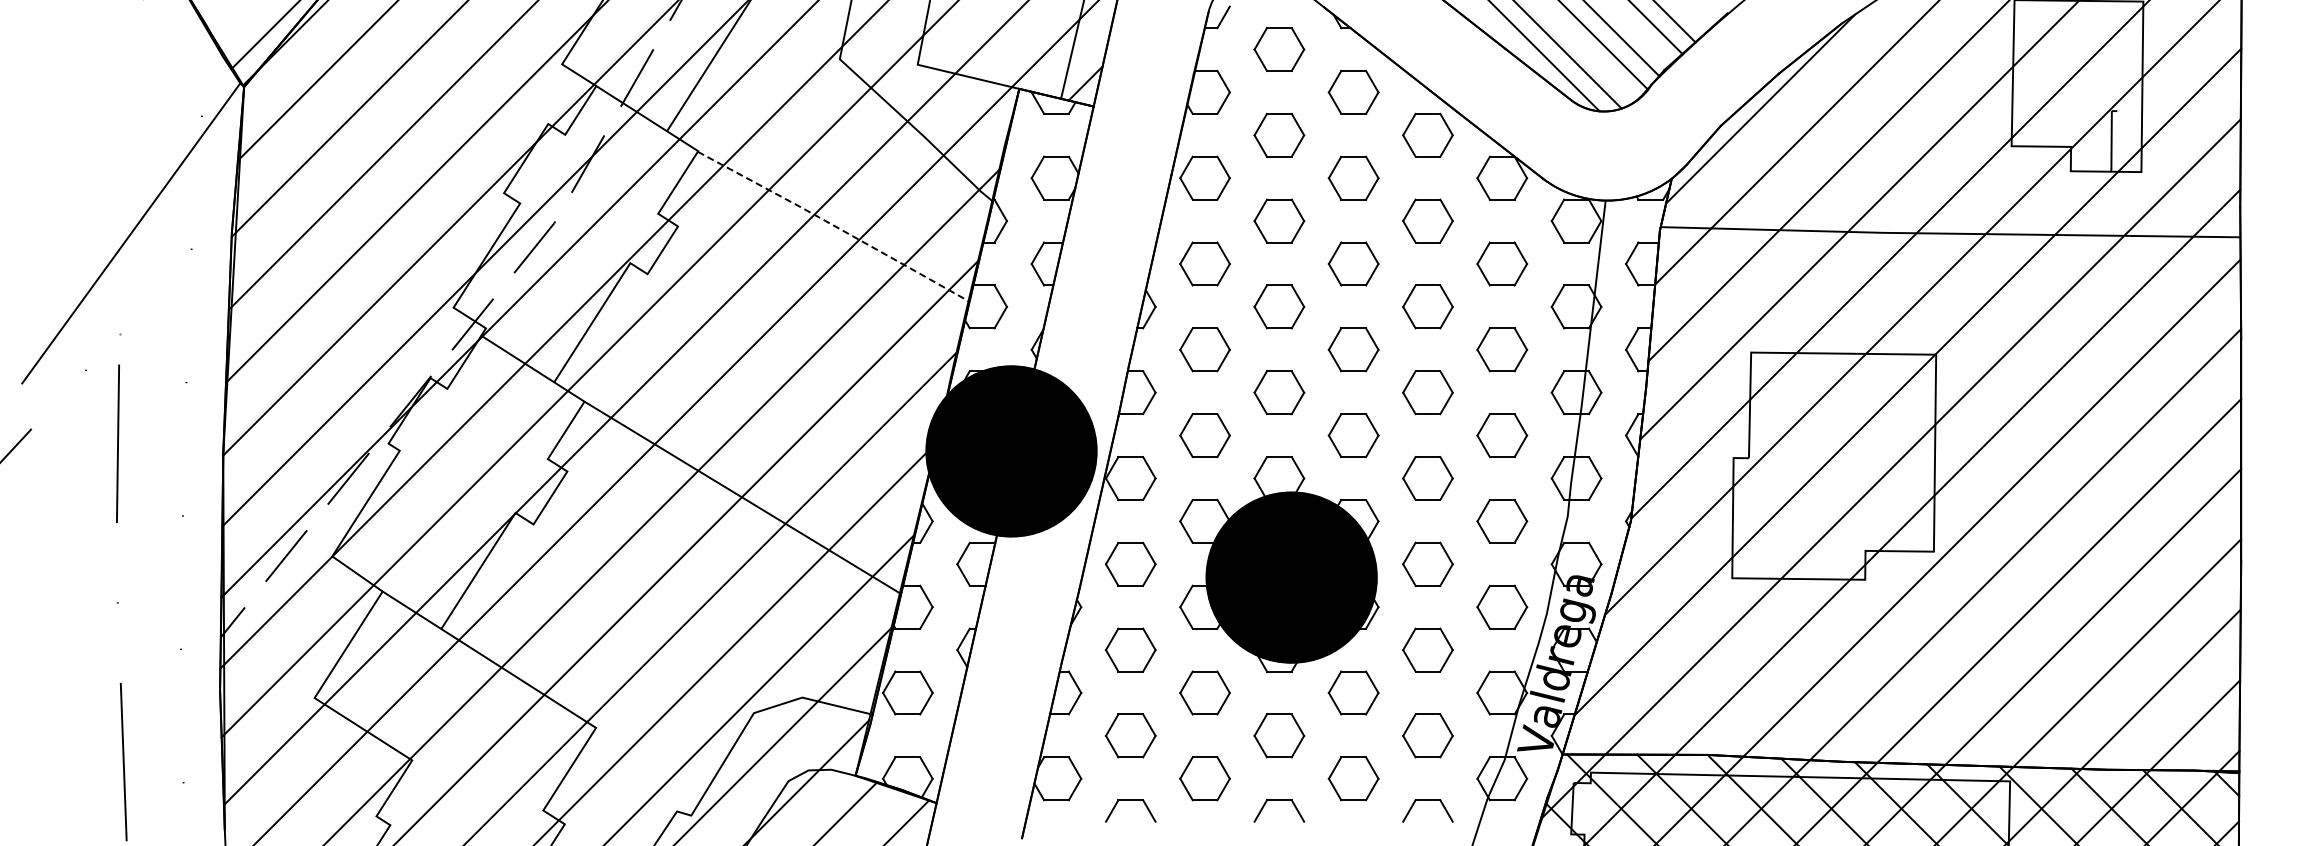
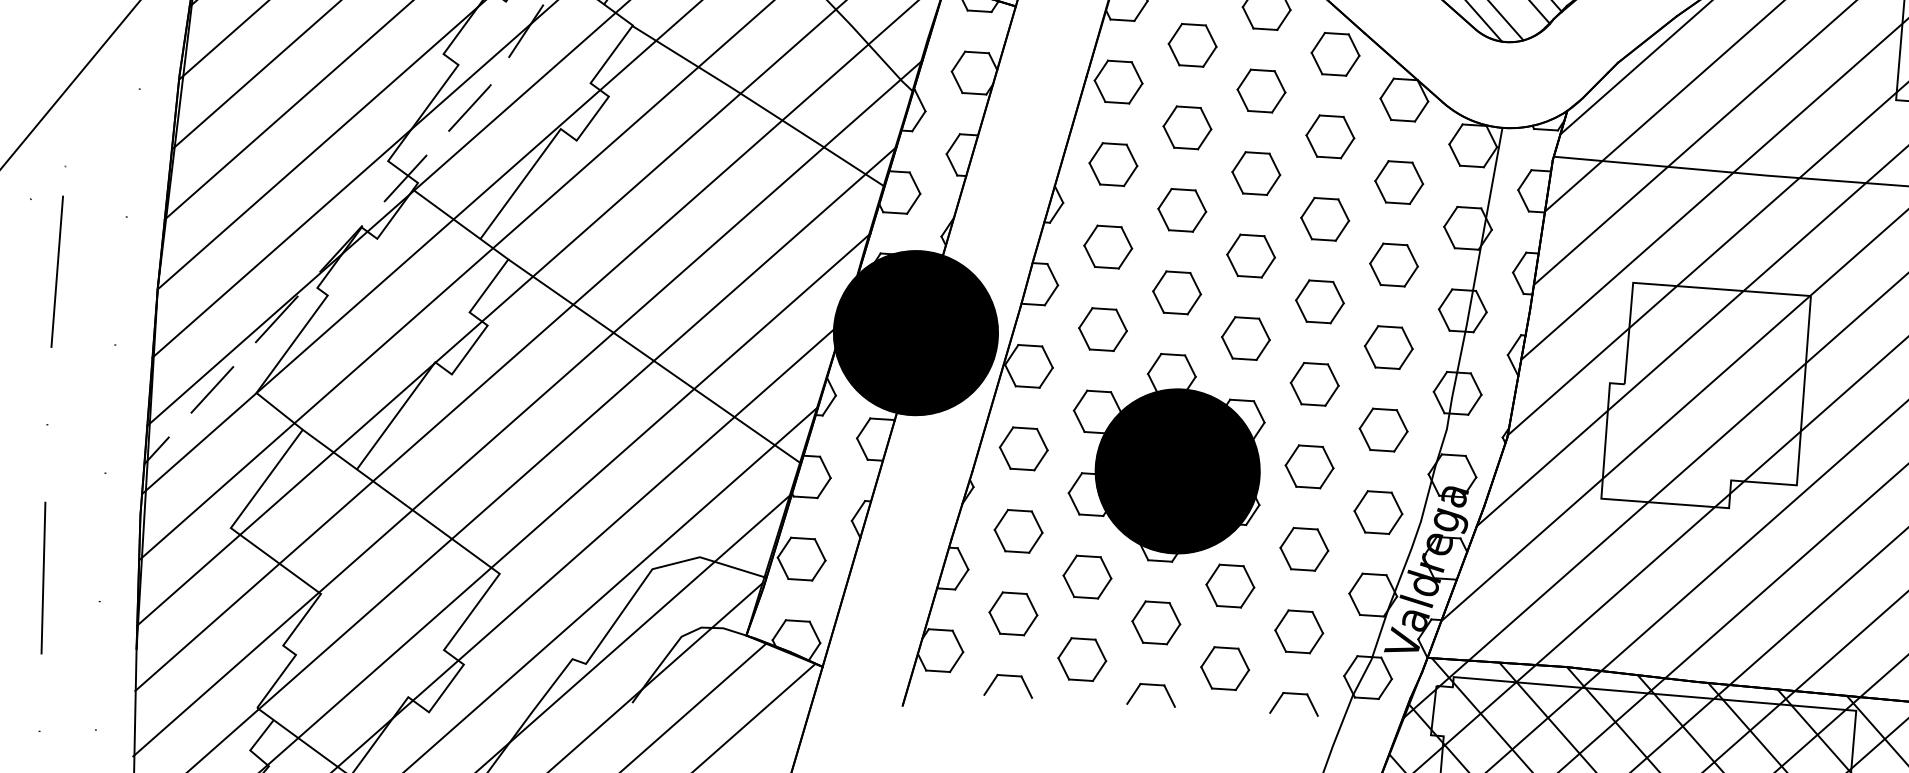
line: (834, 225) -> (759, 105), dashed -> solid

